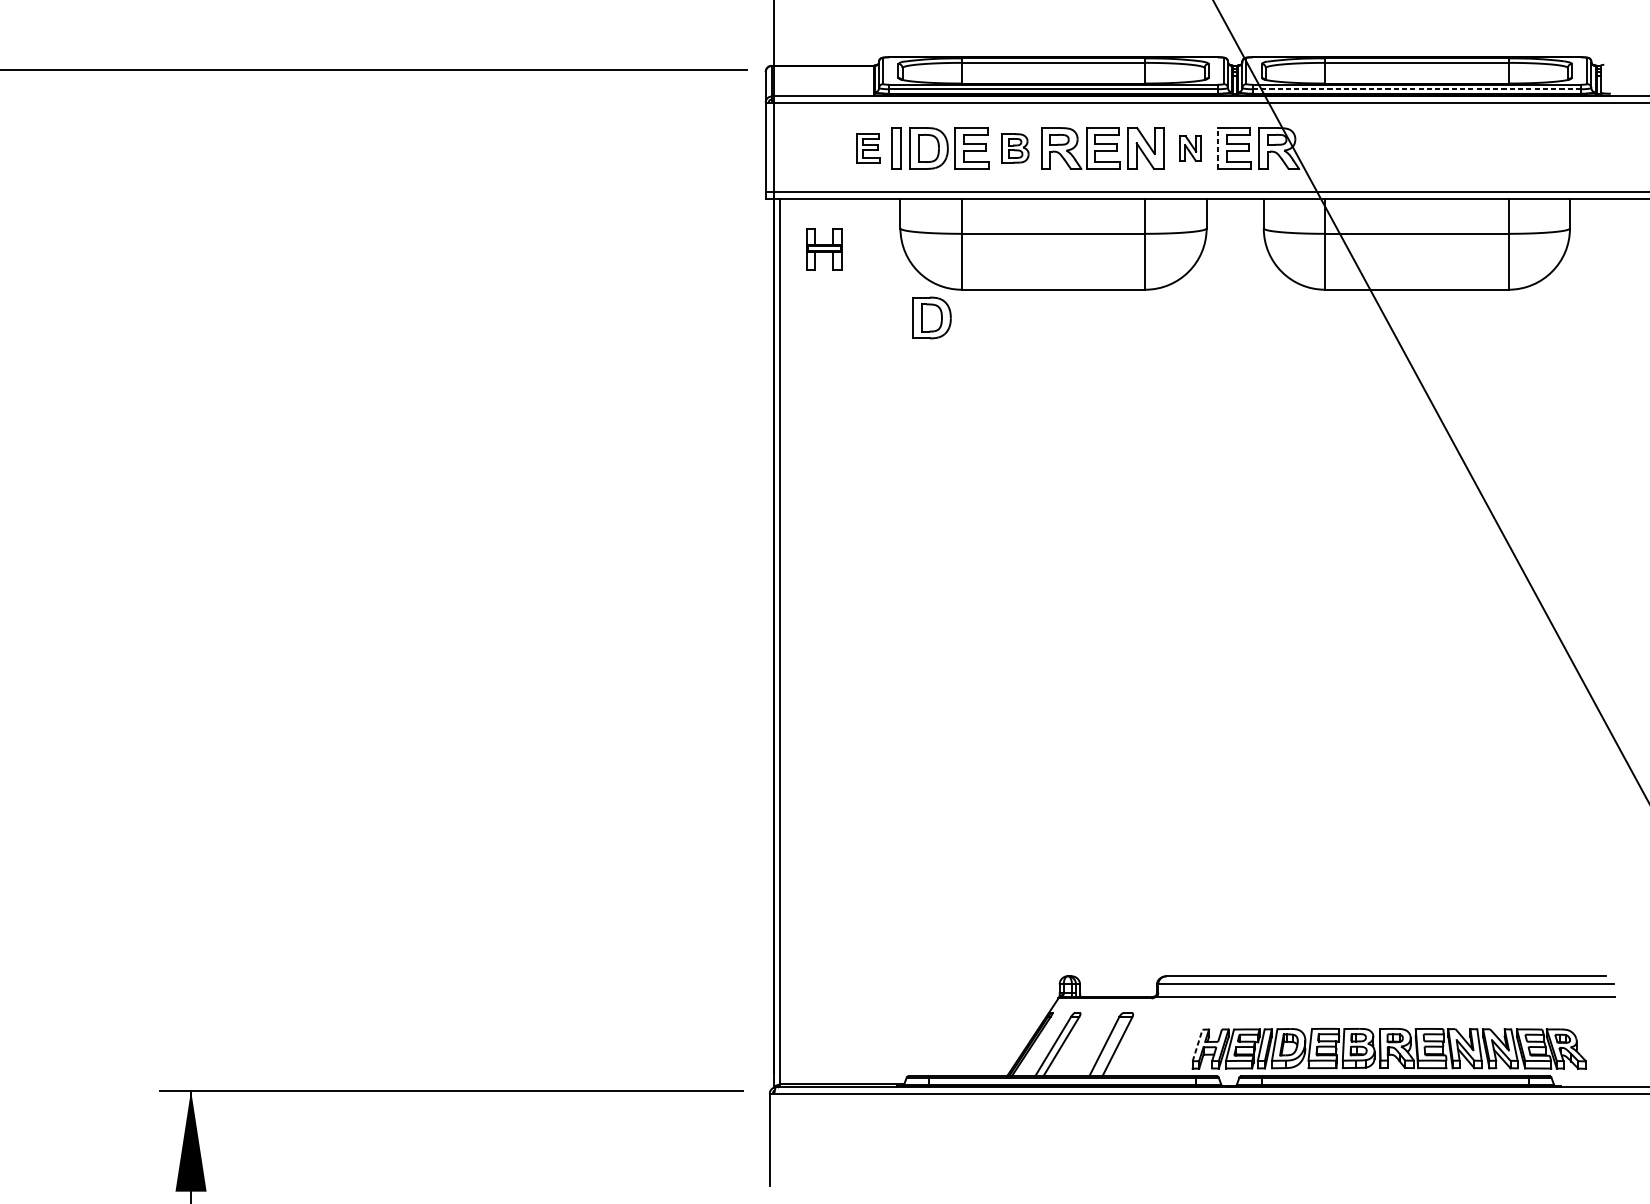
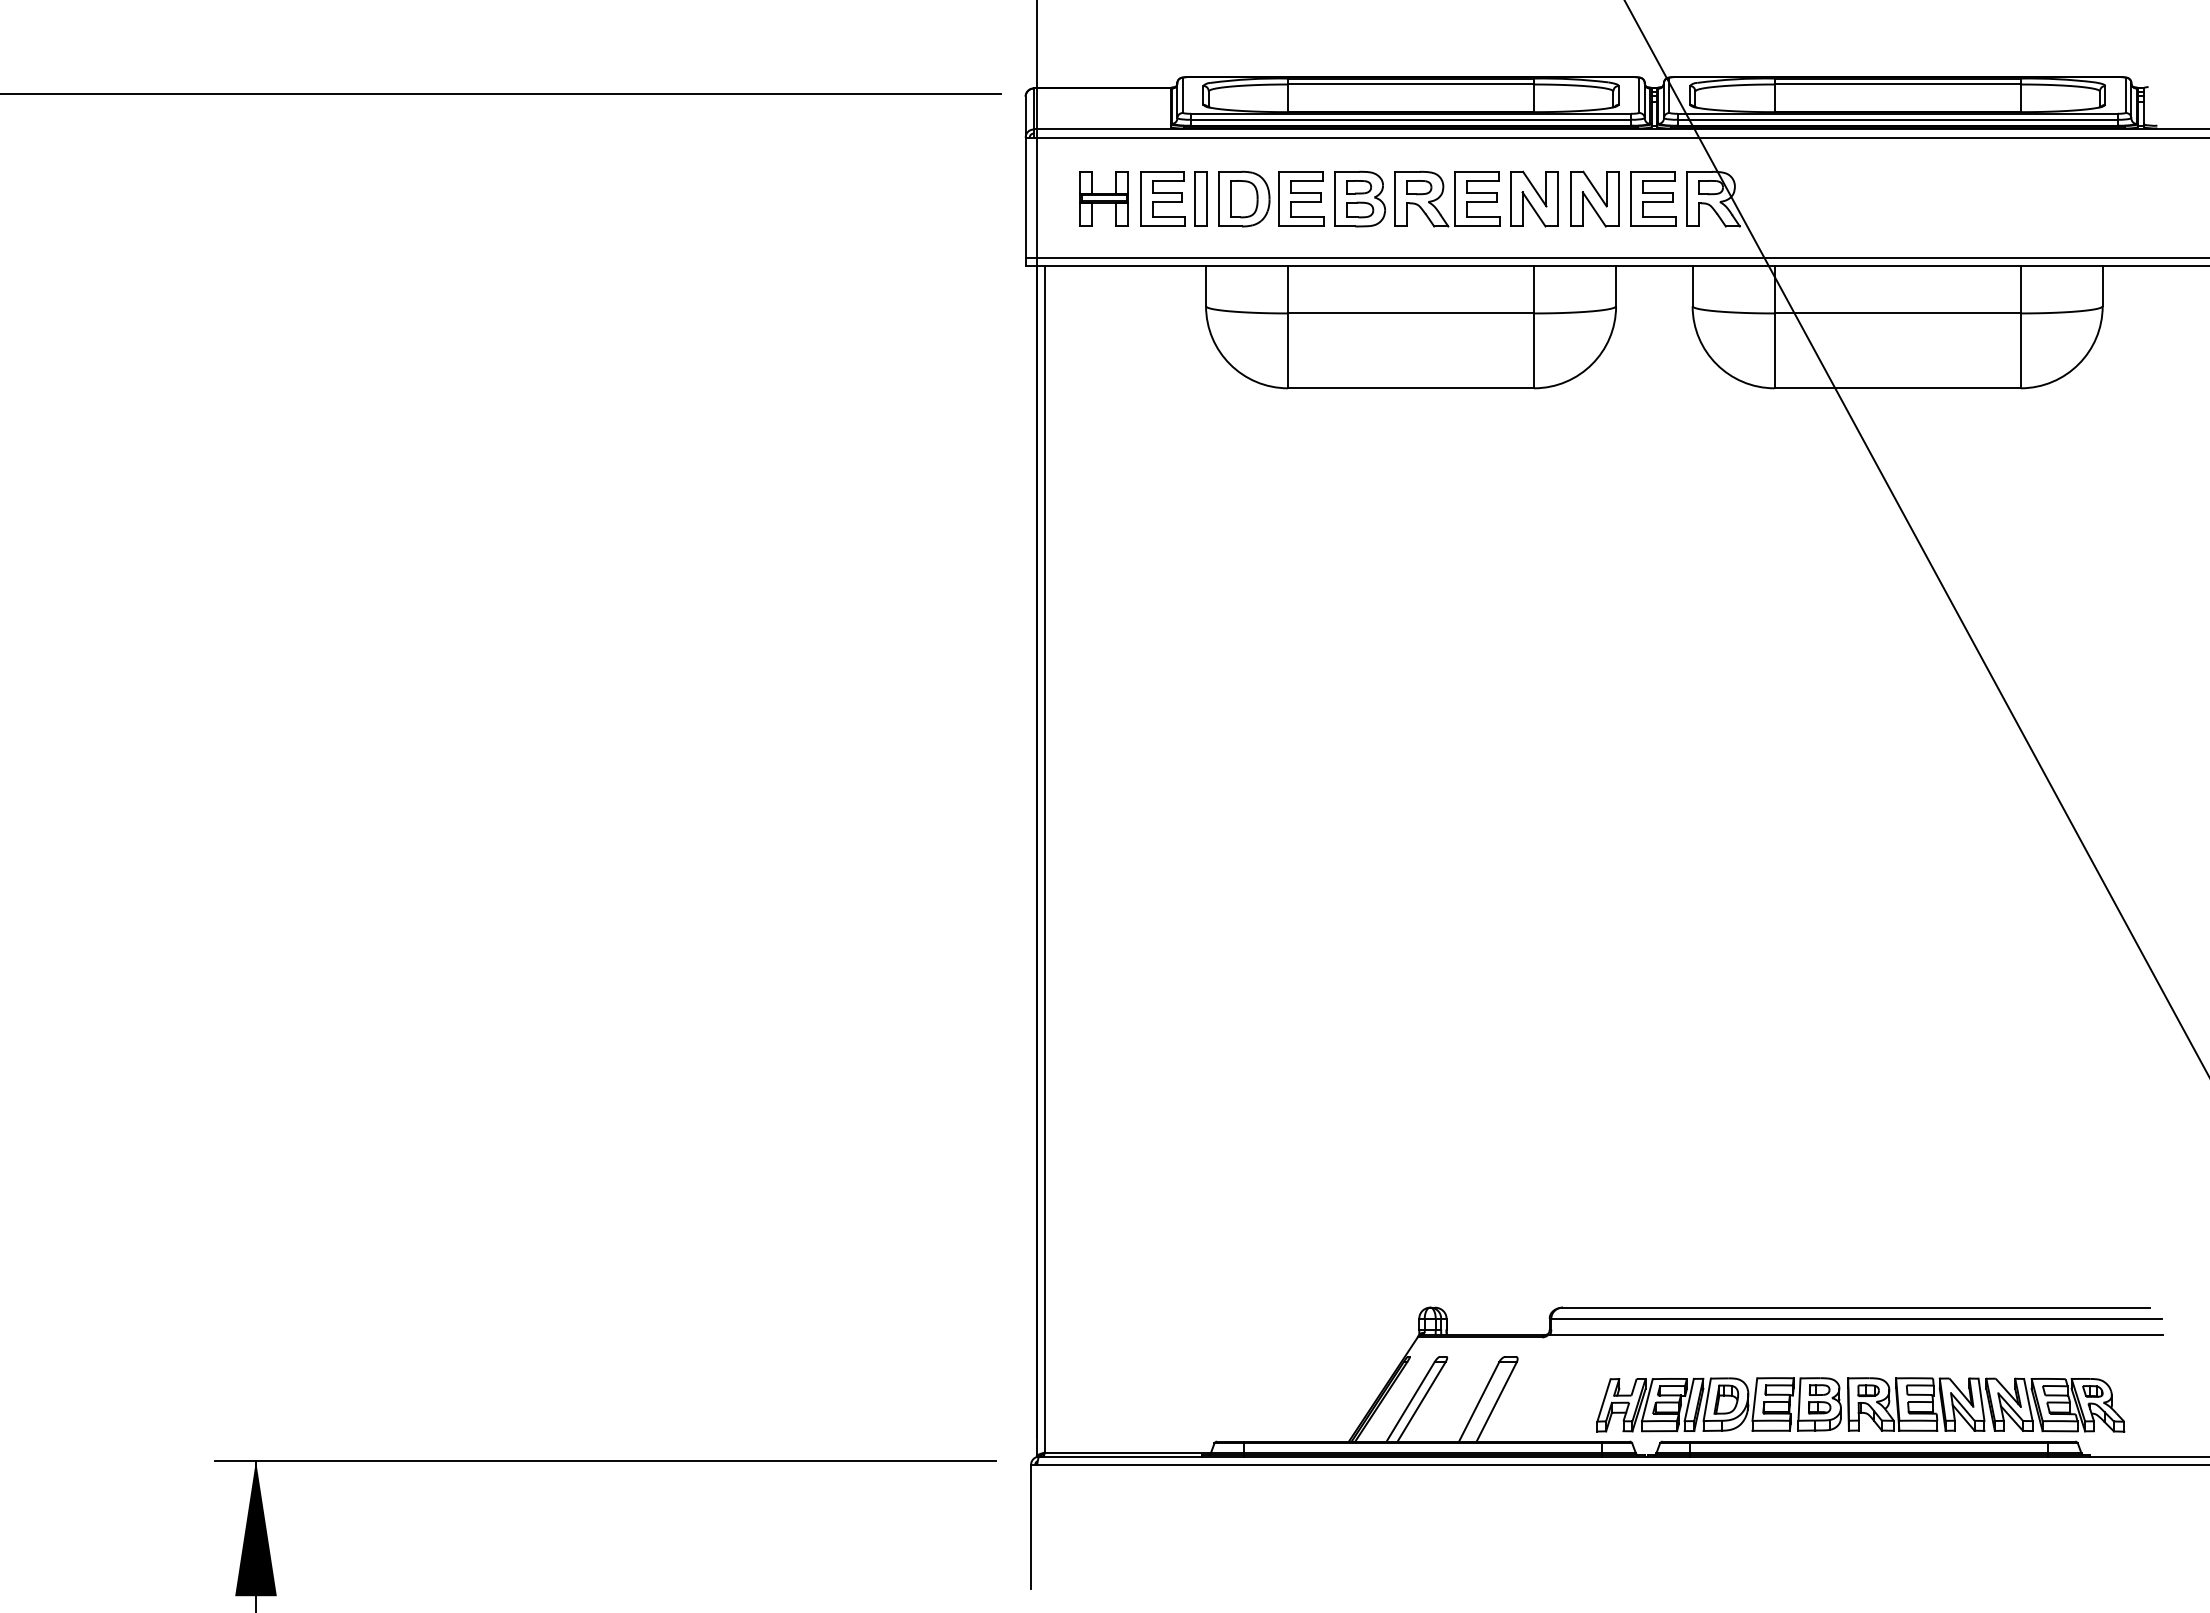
line: (1416, 89) -> (1897, 119), dashed -> solid
part: (867, 148) -> (1162, 198), size x1.43
part: (1015, 148) -> (1360, 198), size x1.43
part: (1190, 148) -> (1594, 198), size x1.67
line: (1218, 148) -> (1631, 198), dashed -> solid
part: (823, 248) -> (1103, 198), moved
part: (932, 317) -> (1248, 425), removed
line: (1197, 1044) -> (1604, 1399), dashed -> solid

